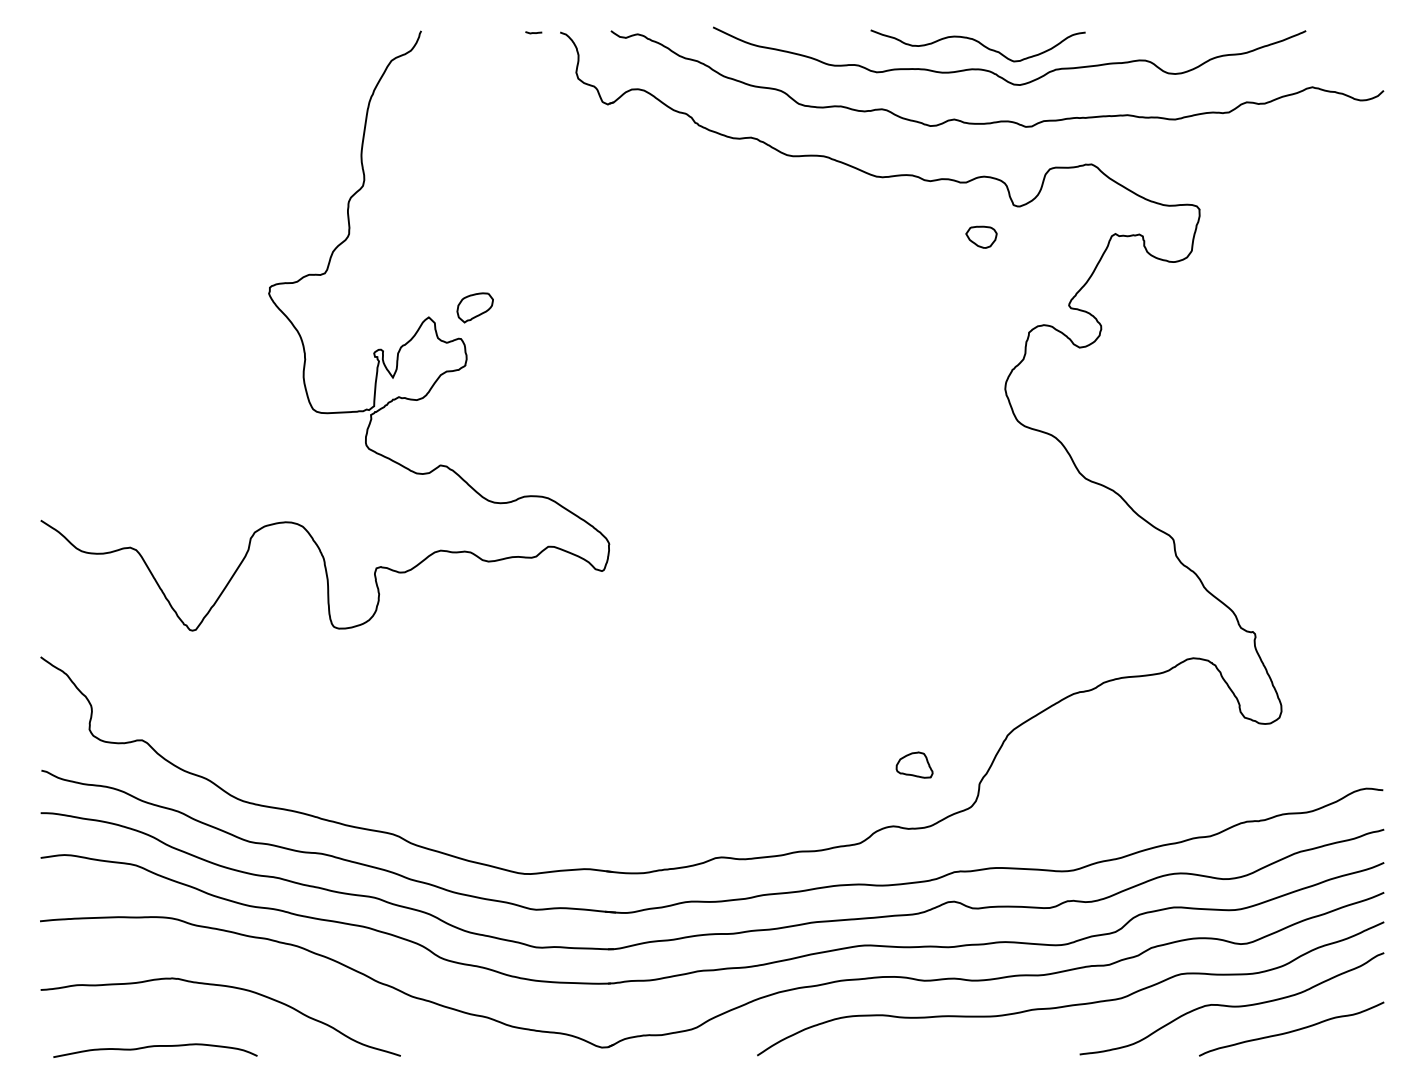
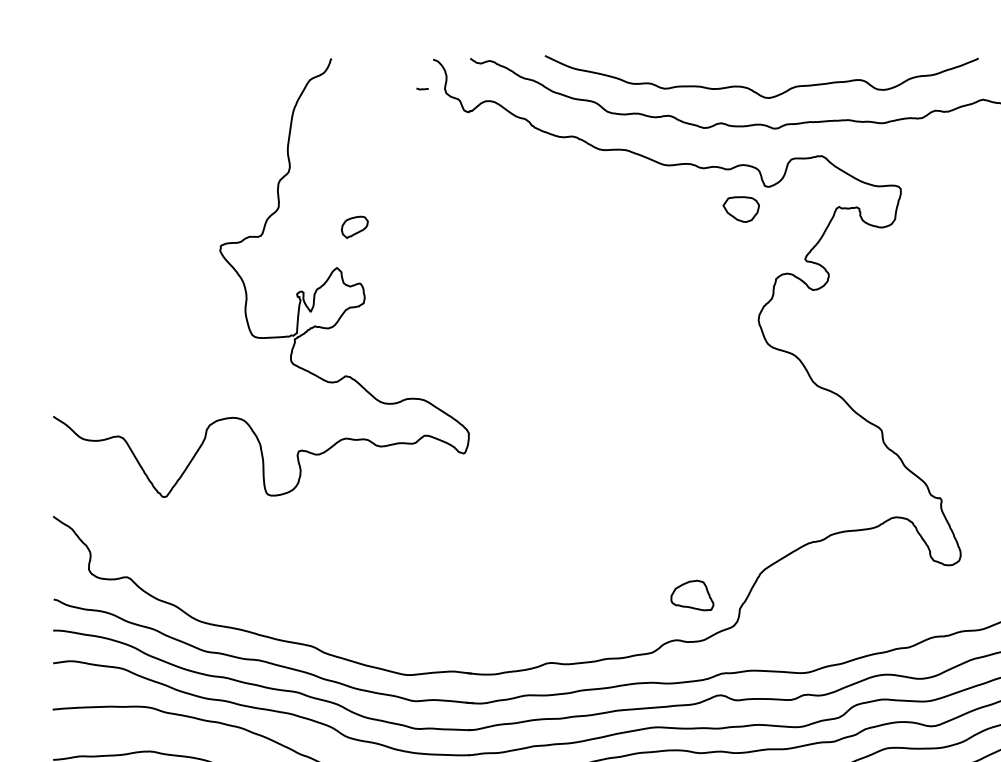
line: (533, 32) -> (422, 88), moved
curve: (978, 43) -> (739, 67), removed
part: (981, 236) -> (741, 208), size x1.6
part: (474, 307) -> (354, 227), moved
part: (914, 764) -> (692, 594), size x1.6

